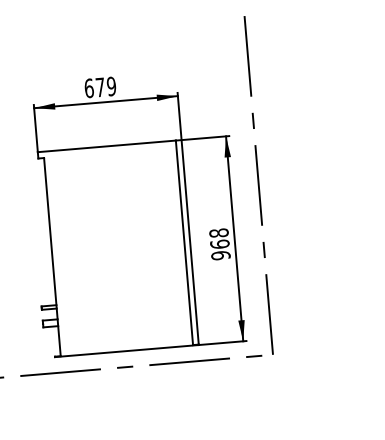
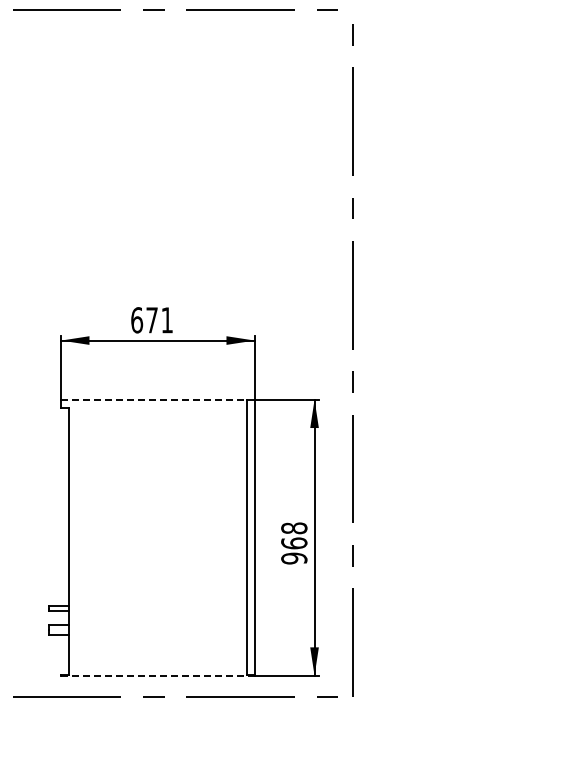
text: (111, 86) -> (167, 320), 679 -> 671
line: (107, 146) -> (154, 399), solid -> dashed
line: (126, 351) -> (157, 675), solid -> dashed

